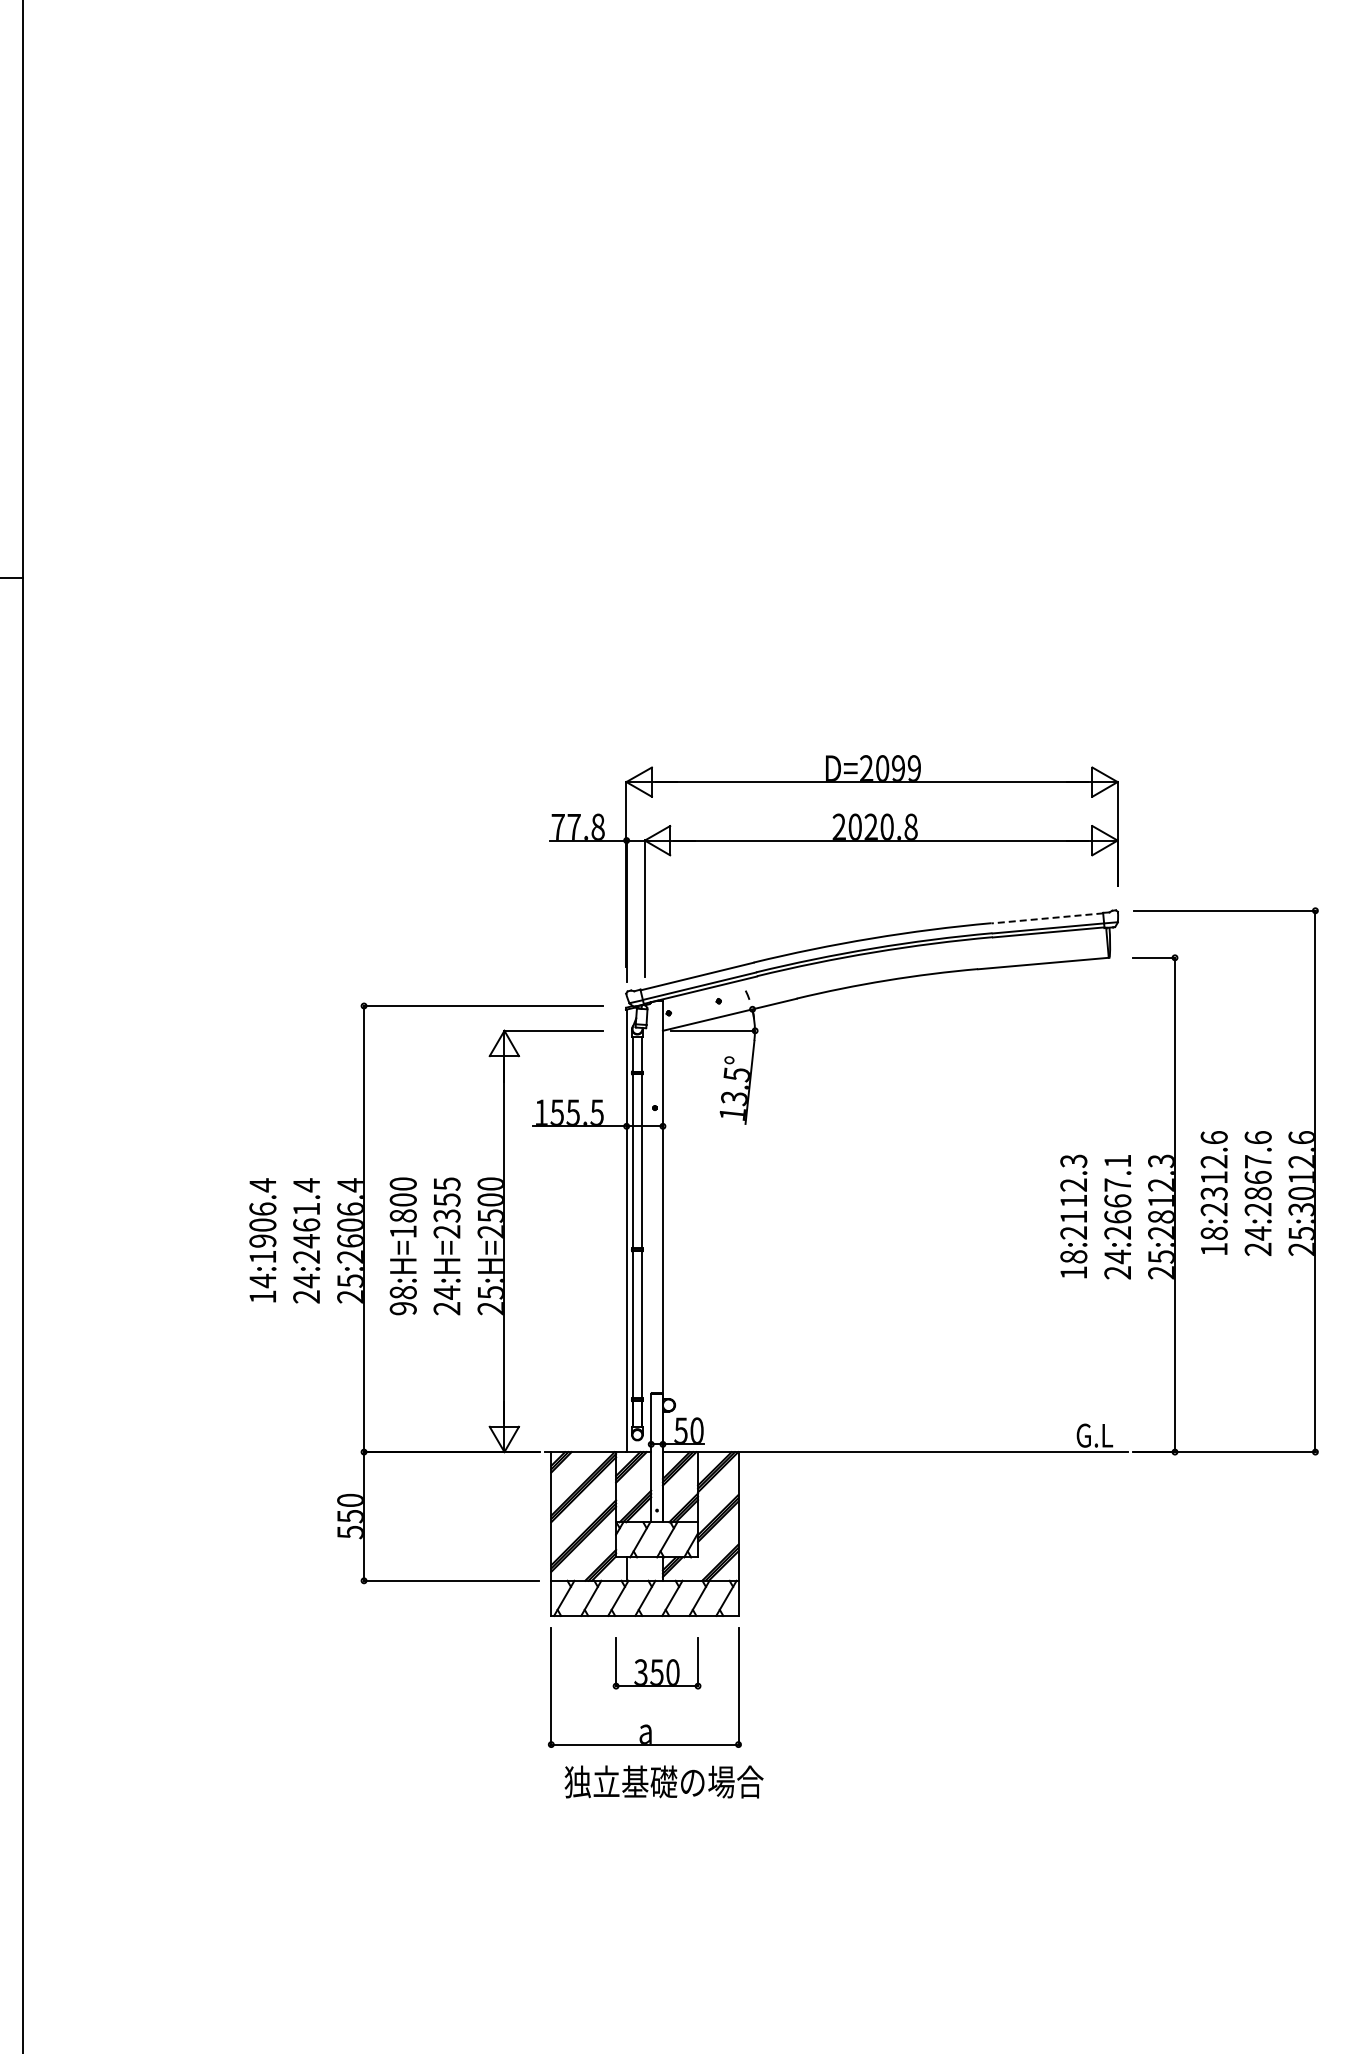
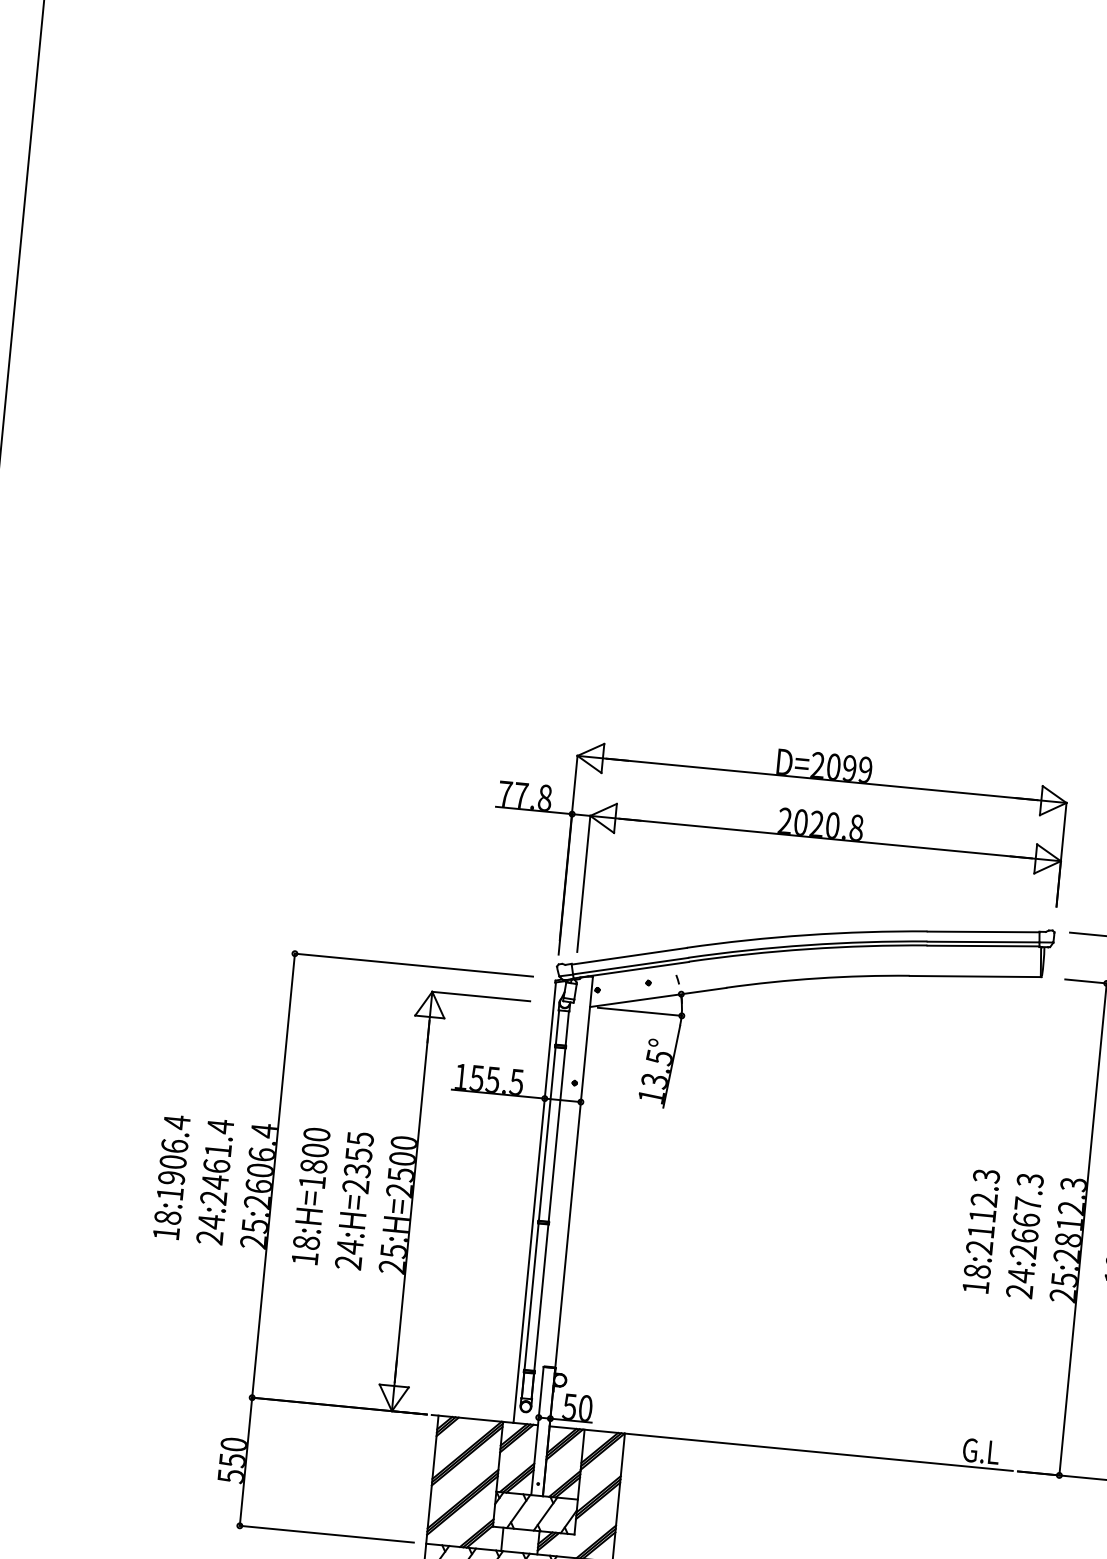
line: (1047, 918) -> (983, 932), dashed -> solid
text: (1117, 1160) -> (1030, 1179), 24:2667.1 -> 24:2667.3
text: (262, 1280) -> (167, 1217), 14:1906.4 -> 18:1906.4
text: (402, 1308) -> (304, 1258), 98:H=1800 -> 18:H=1800

